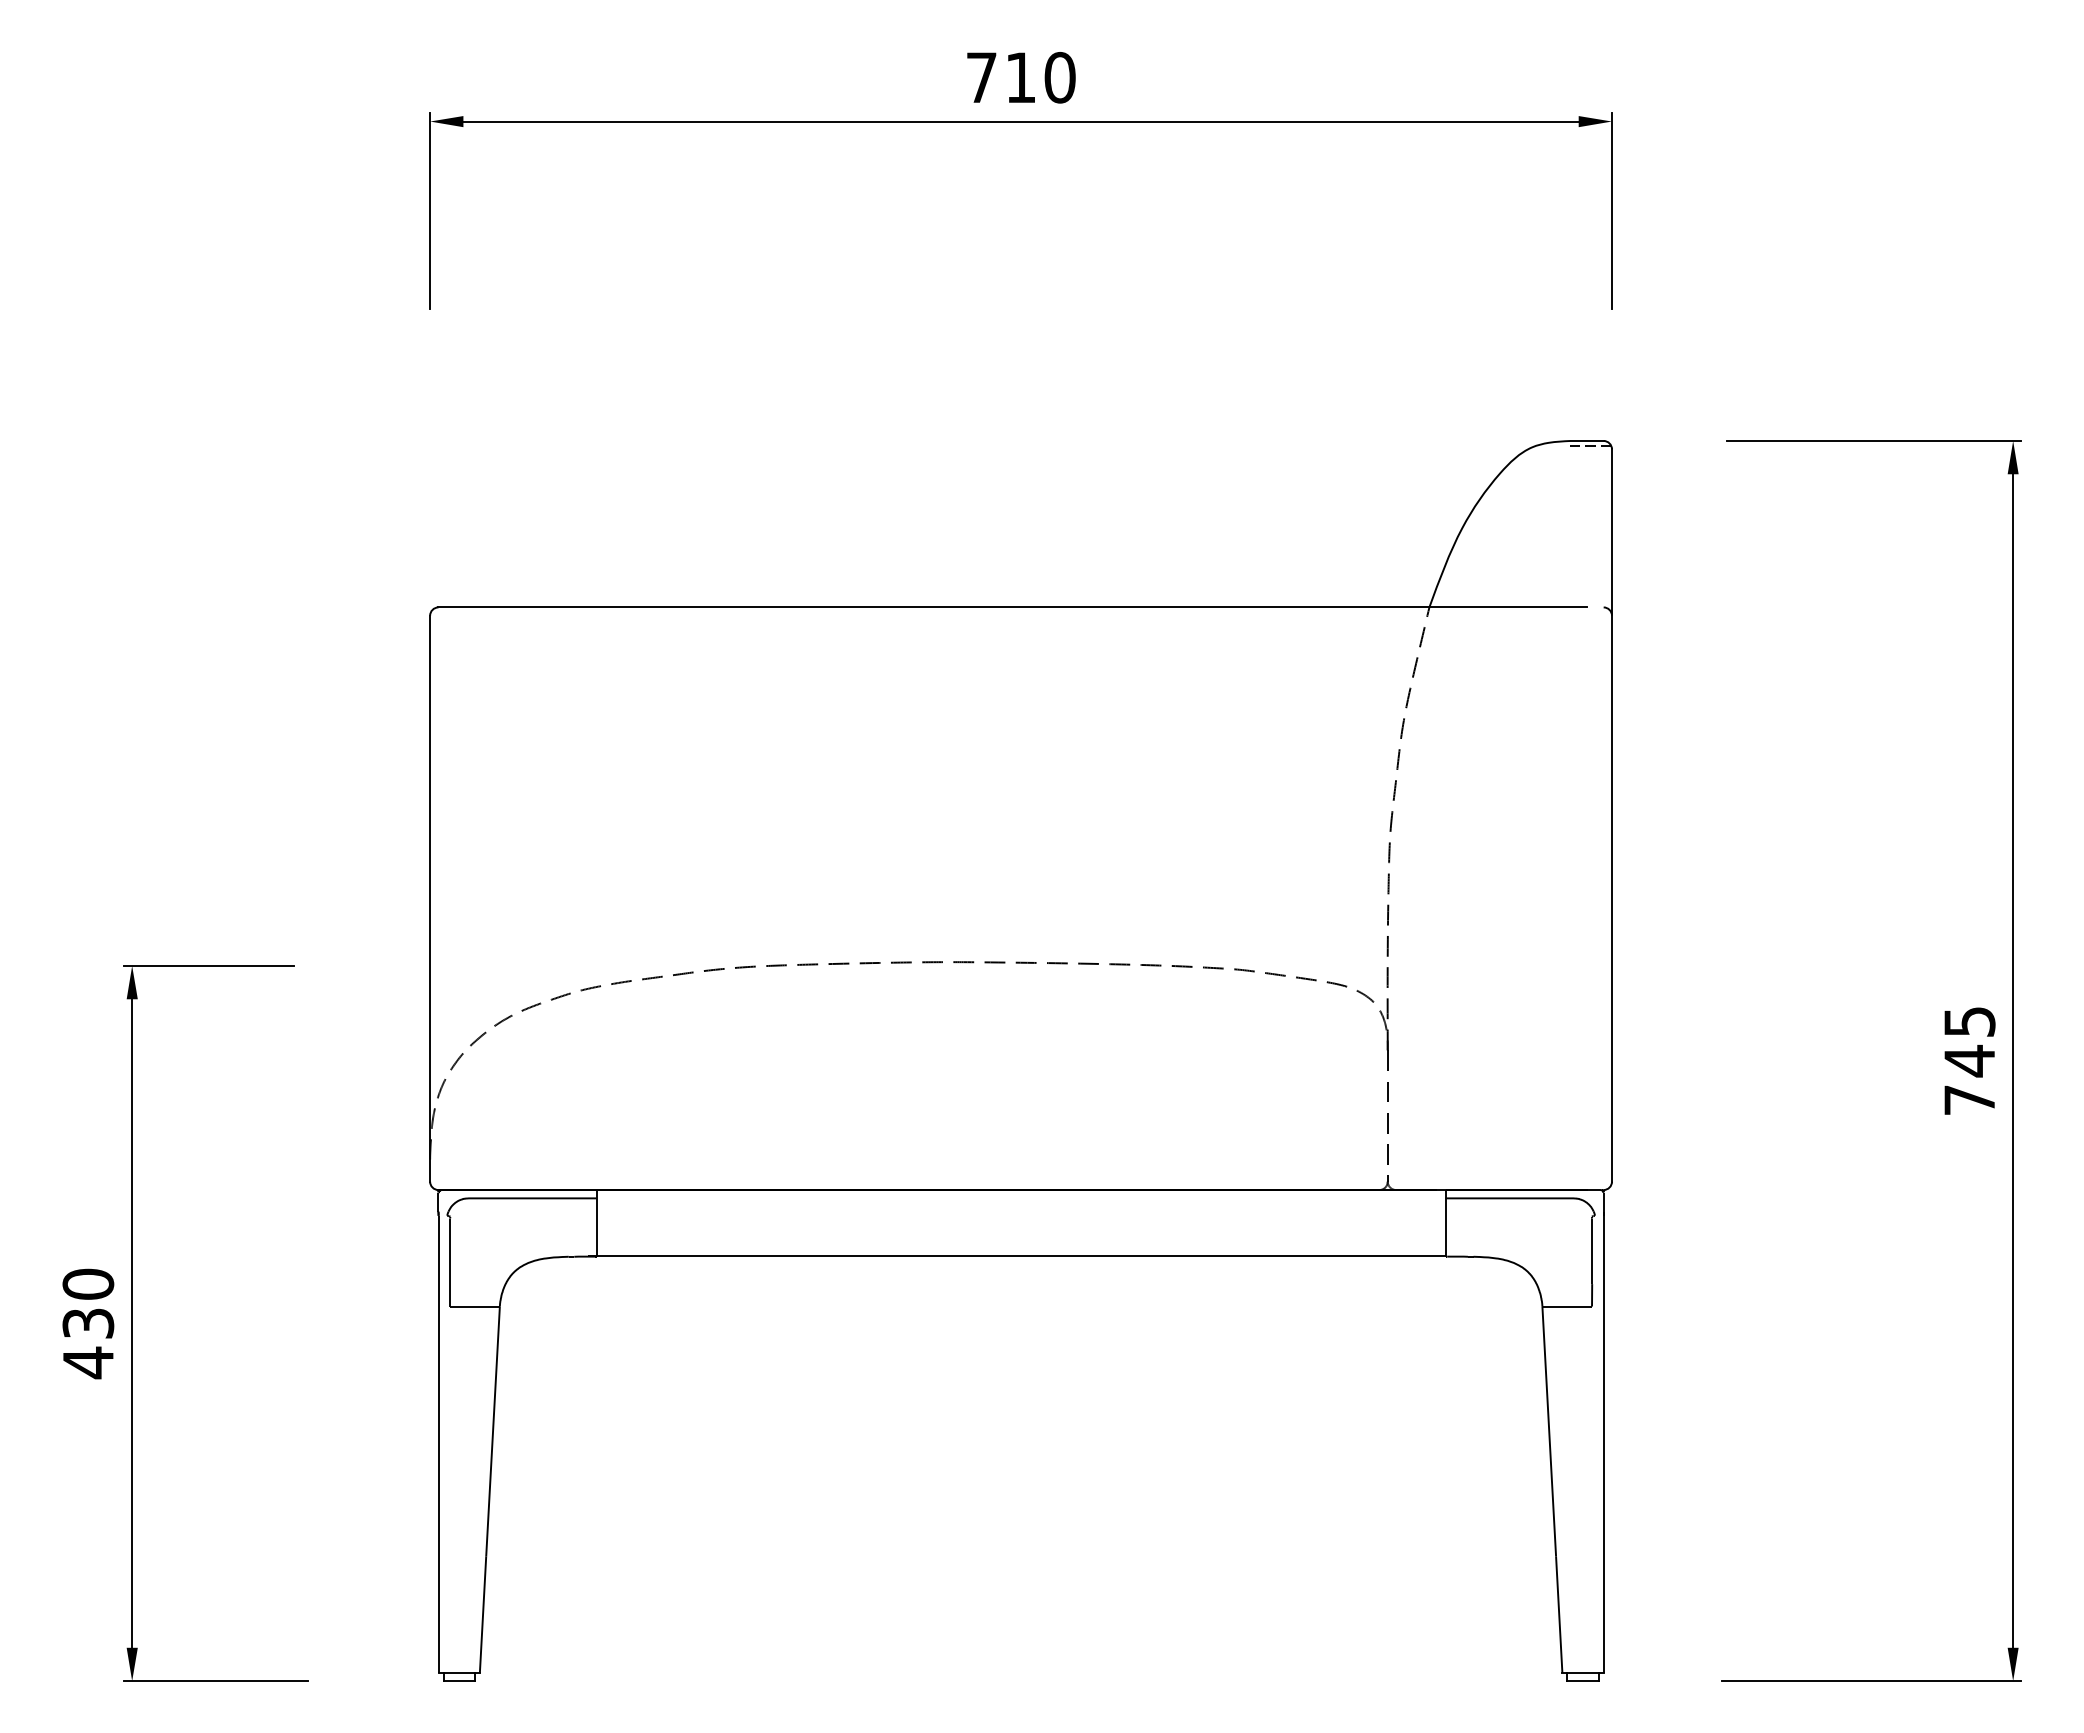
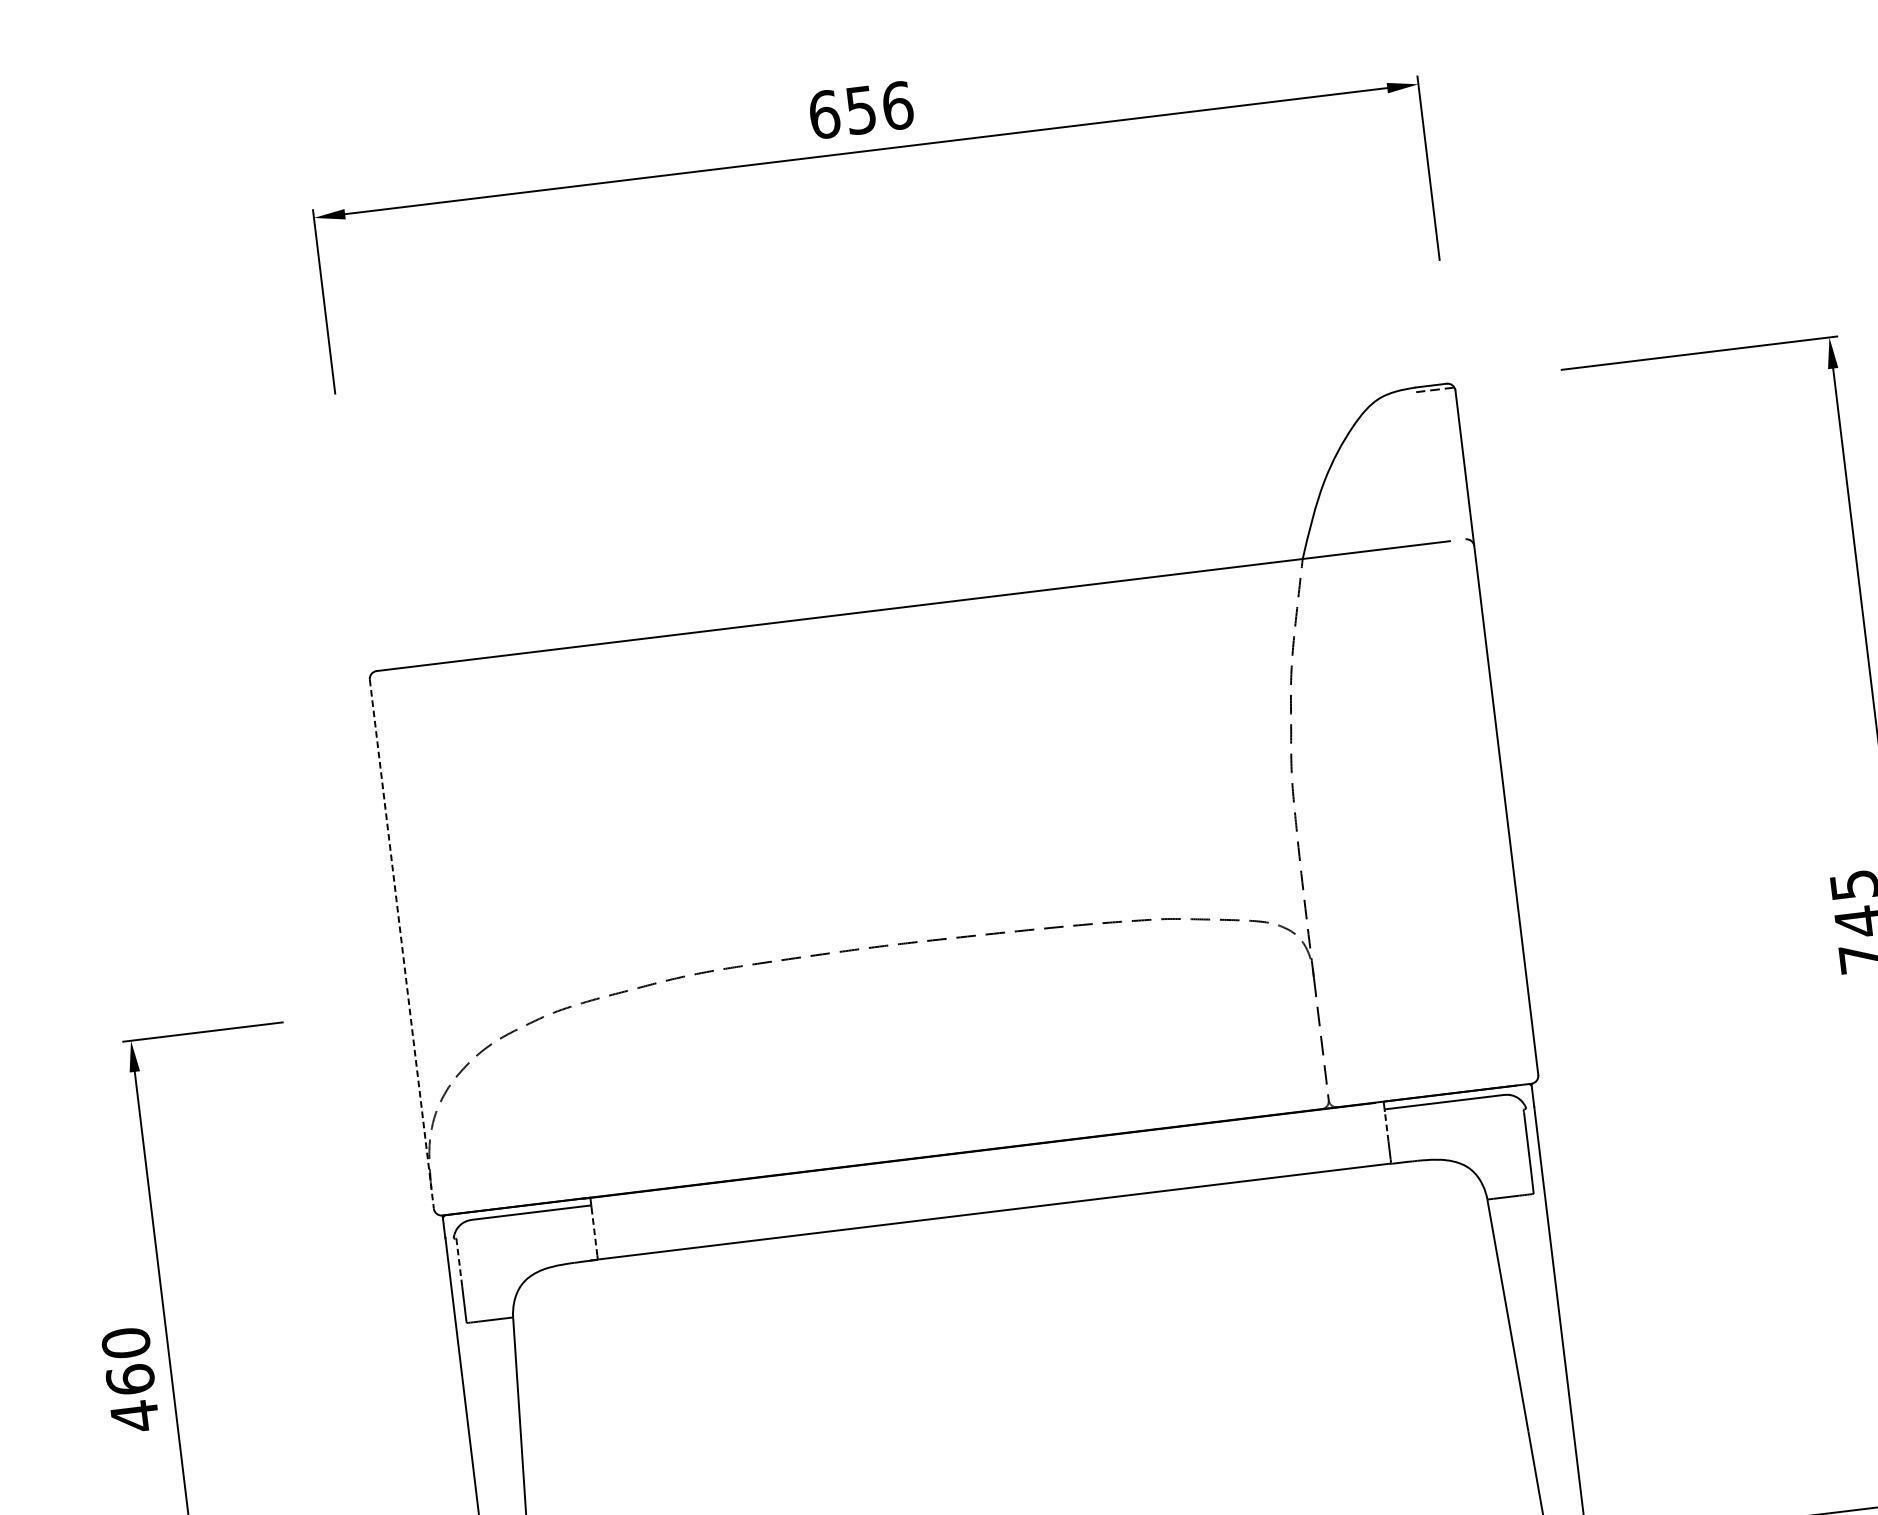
text: (1020, 77) -> (860, 110), 710 -> 656
line: (430, 898) -> (402, 943), solid -> dashed
line: (1445, 1216) -> (1386, 1126), solid -> dashed
line: (596, 1226) -> (594, 1231), solid -> dashed
line: (450, 1243) -> (459, 1264), solid -> dashed
text: (88, 1322) -> (130, 1378), 430 -> 460

